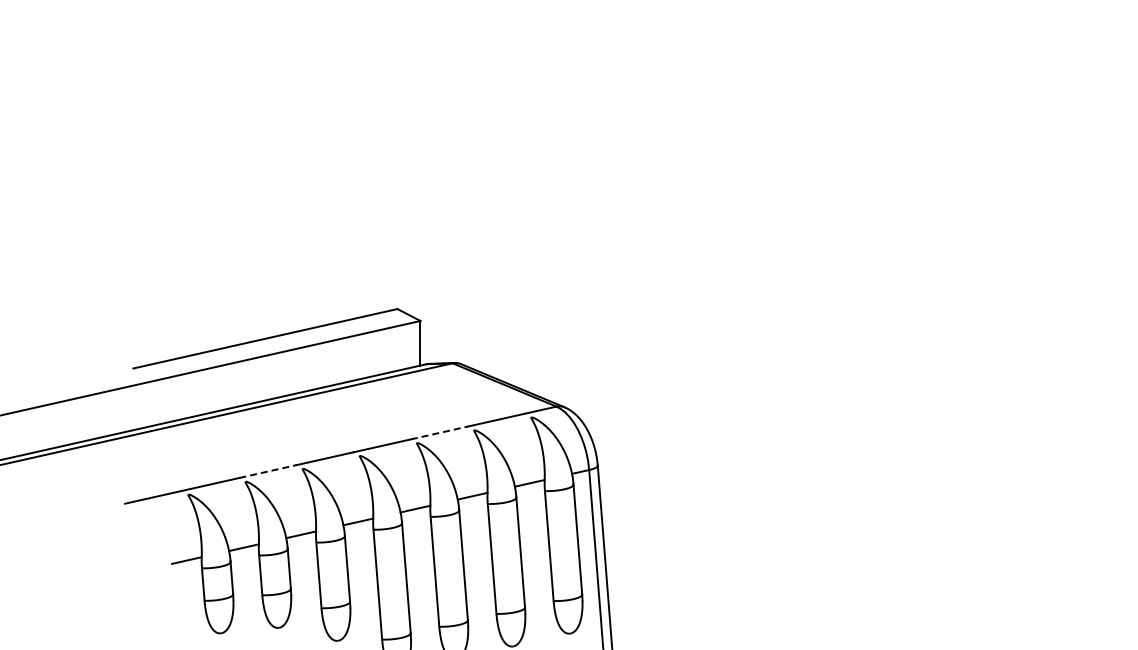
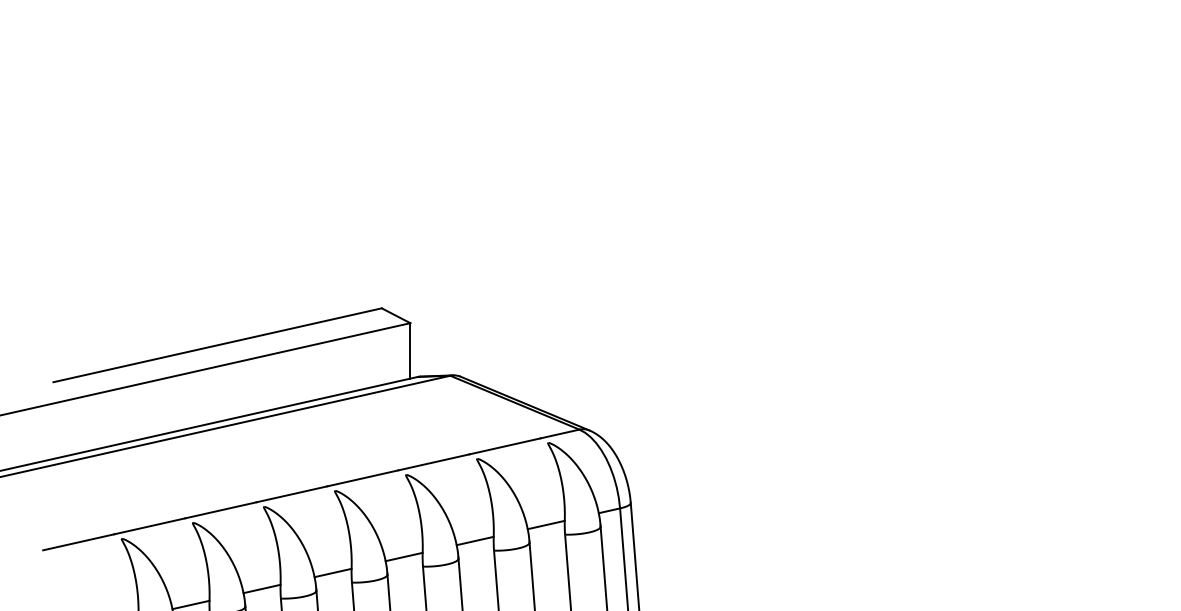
line: (439, 432) -> (434, 461), dashed -> solid
line: (268, 471) -> (221, 510), dashed -> solid

